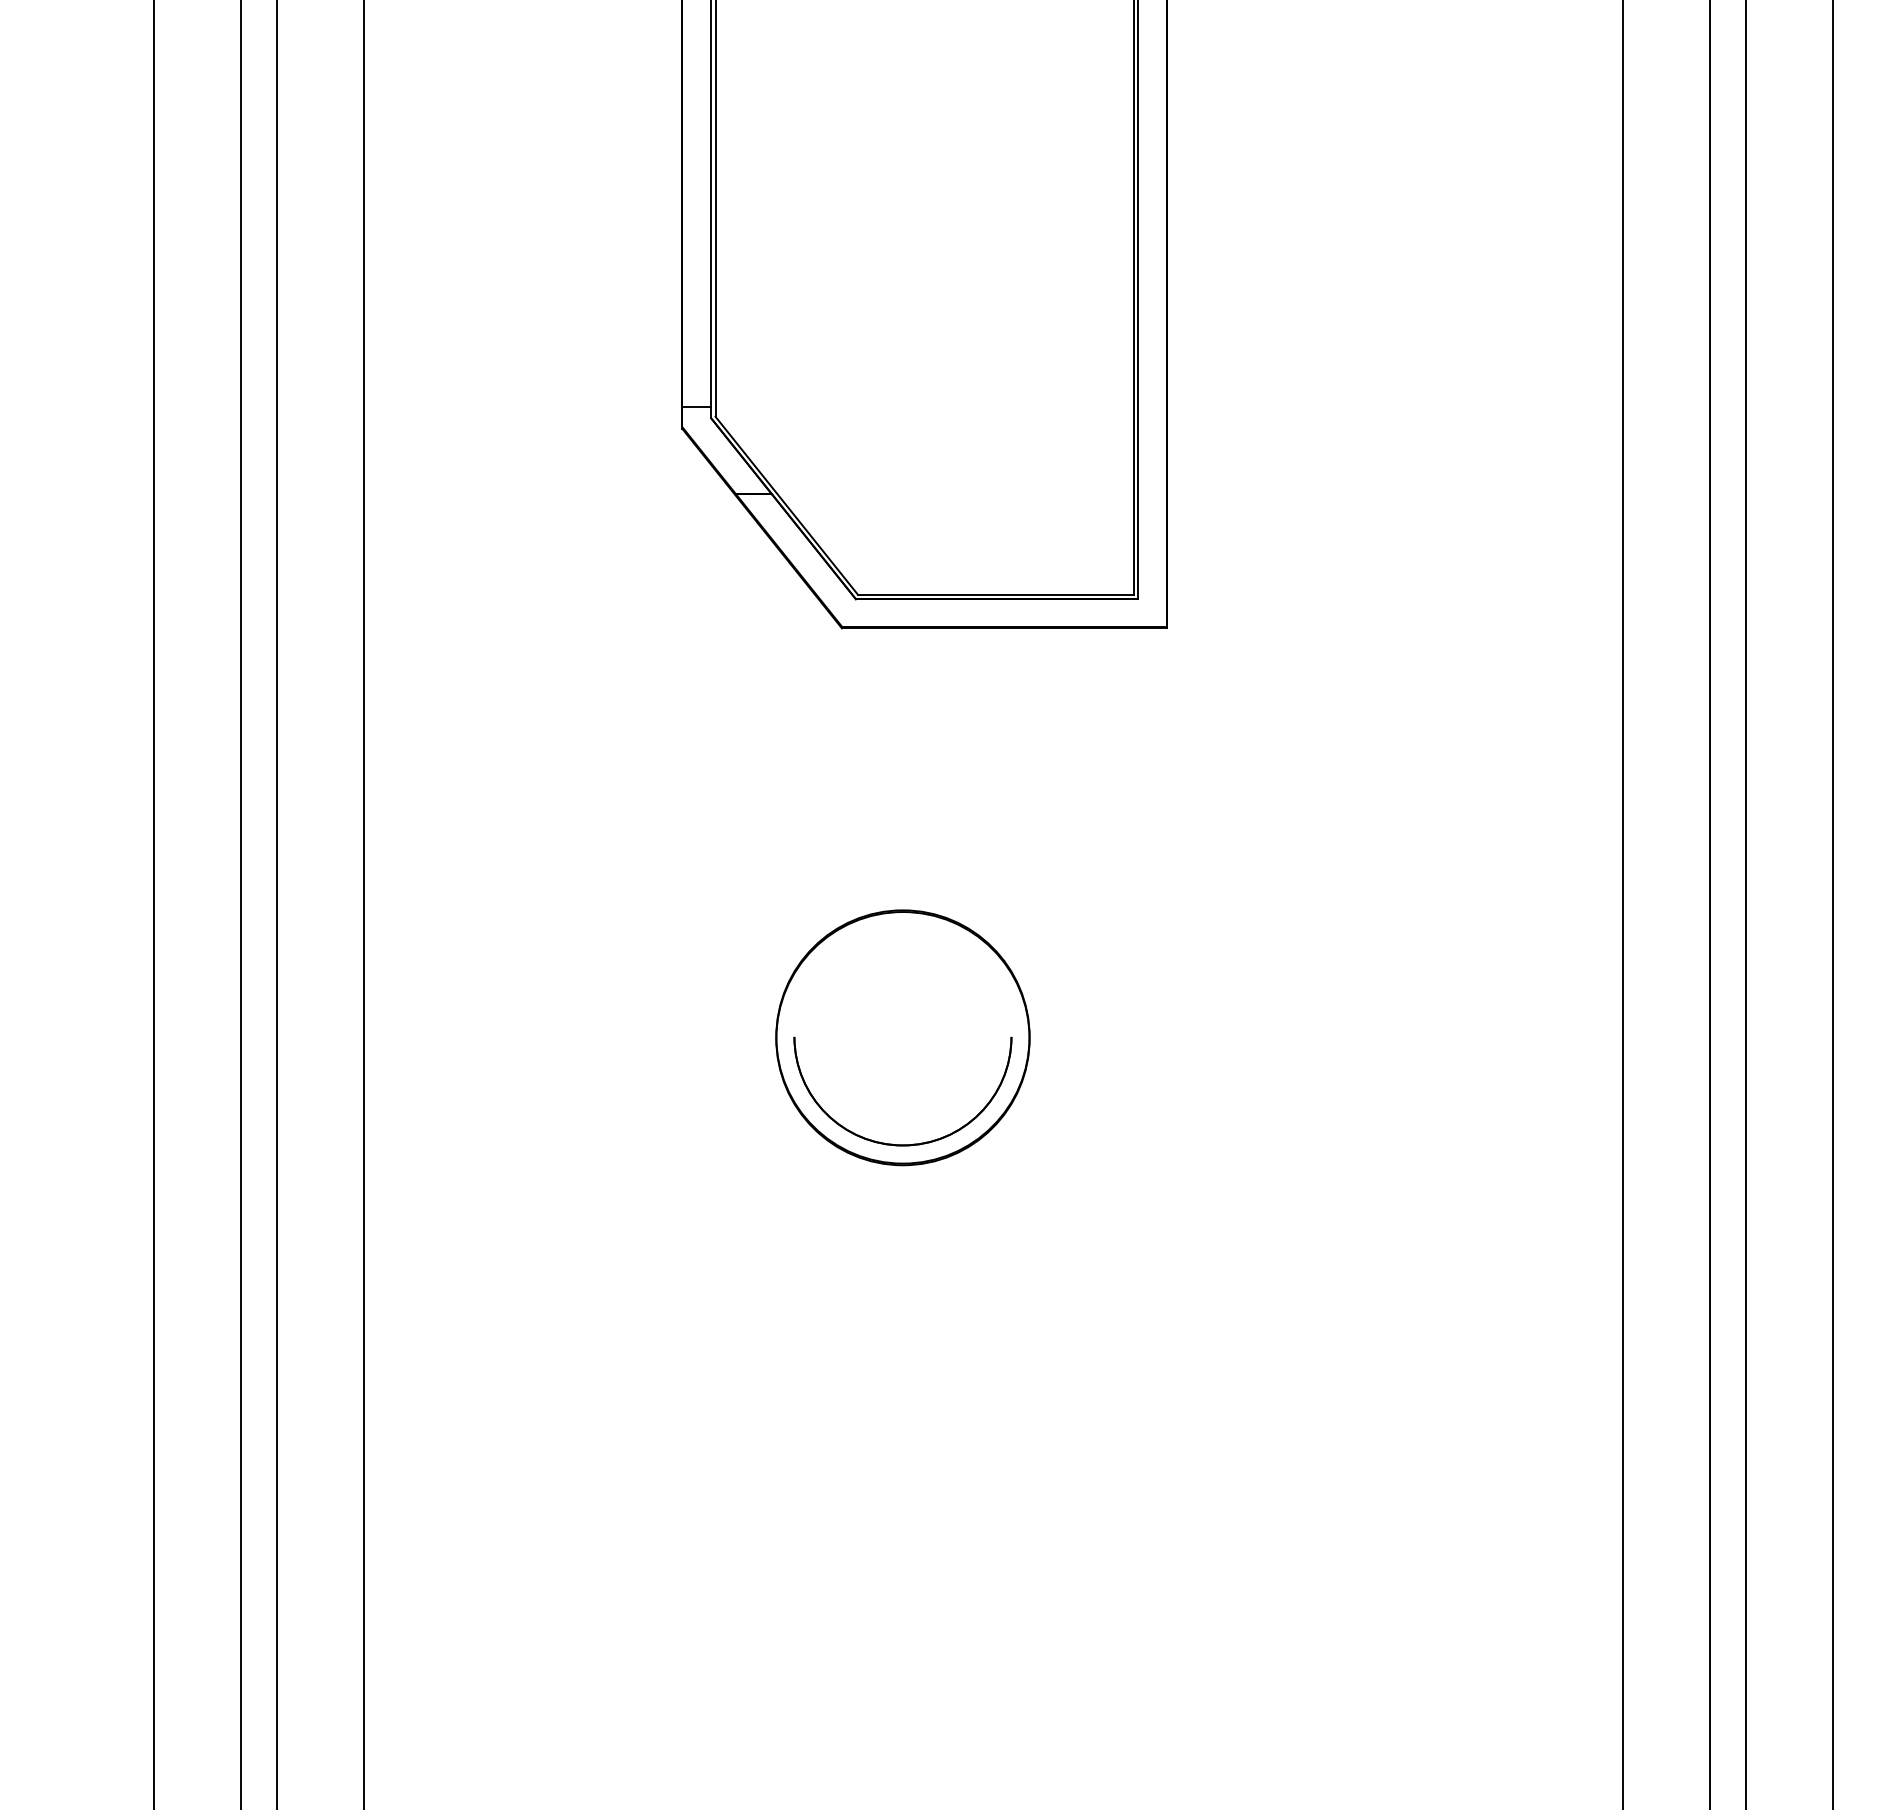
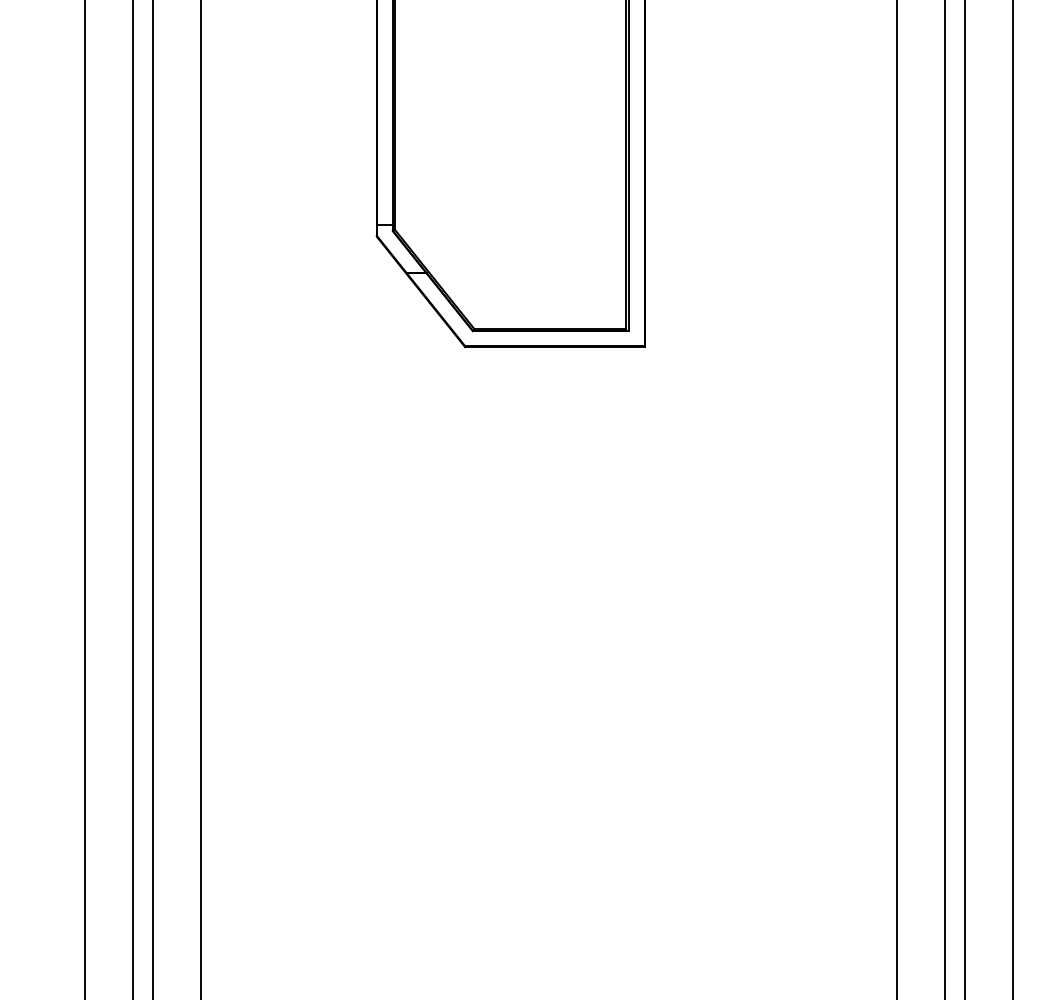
part: (902, 1038) -> (498, 573), removed

